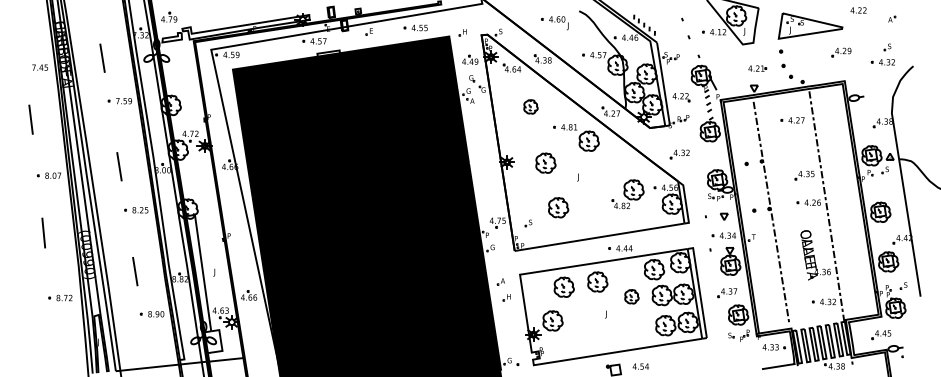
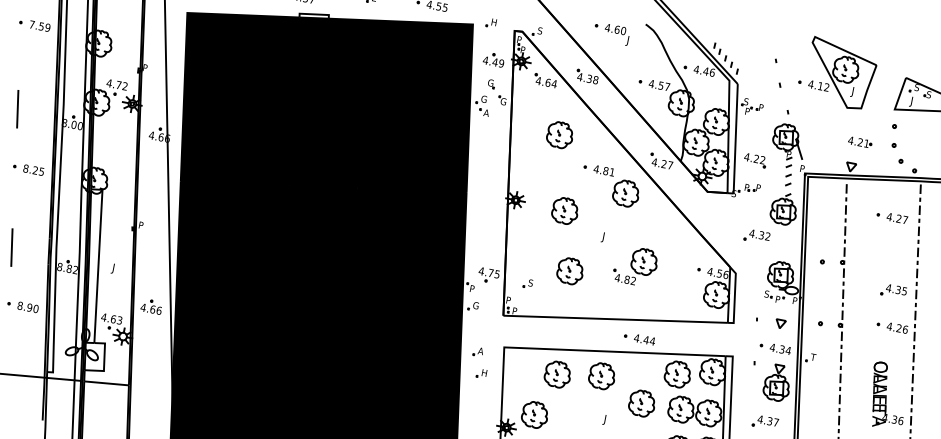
part: (530, 106) -> (559, 134), size x1.43
part: (679, 154) -> (756, 236), moved
part: (627, 194) -> (635, 266), moved
part: (631, 296) -> (641, 403), size x1.43

